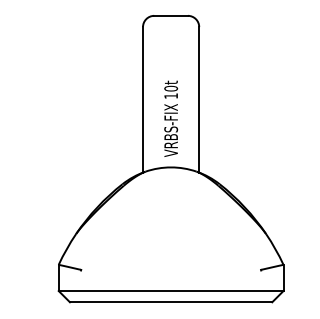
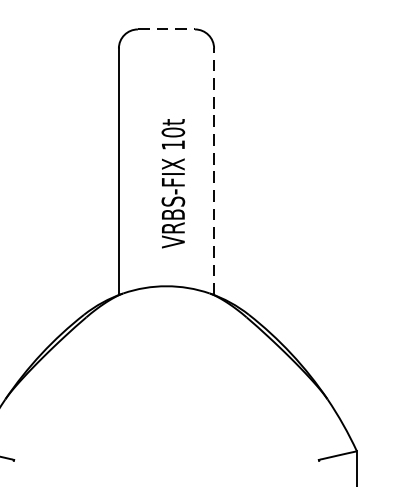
line: (171, 15) -> (167, 28), solid -> dashed
line: (199, 99) -> (214, 171), solid -> dashed
text: (171, 118) -> (173, 183), moved

